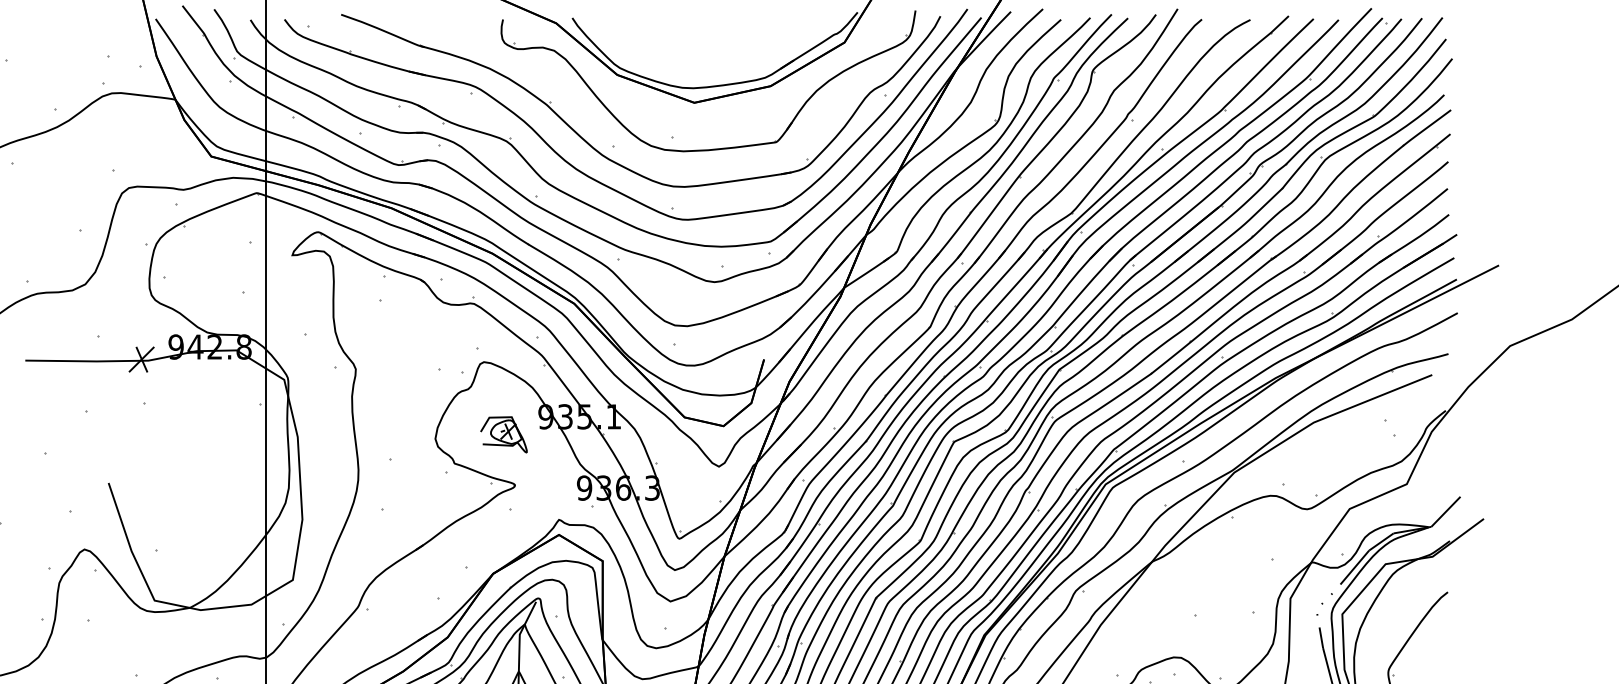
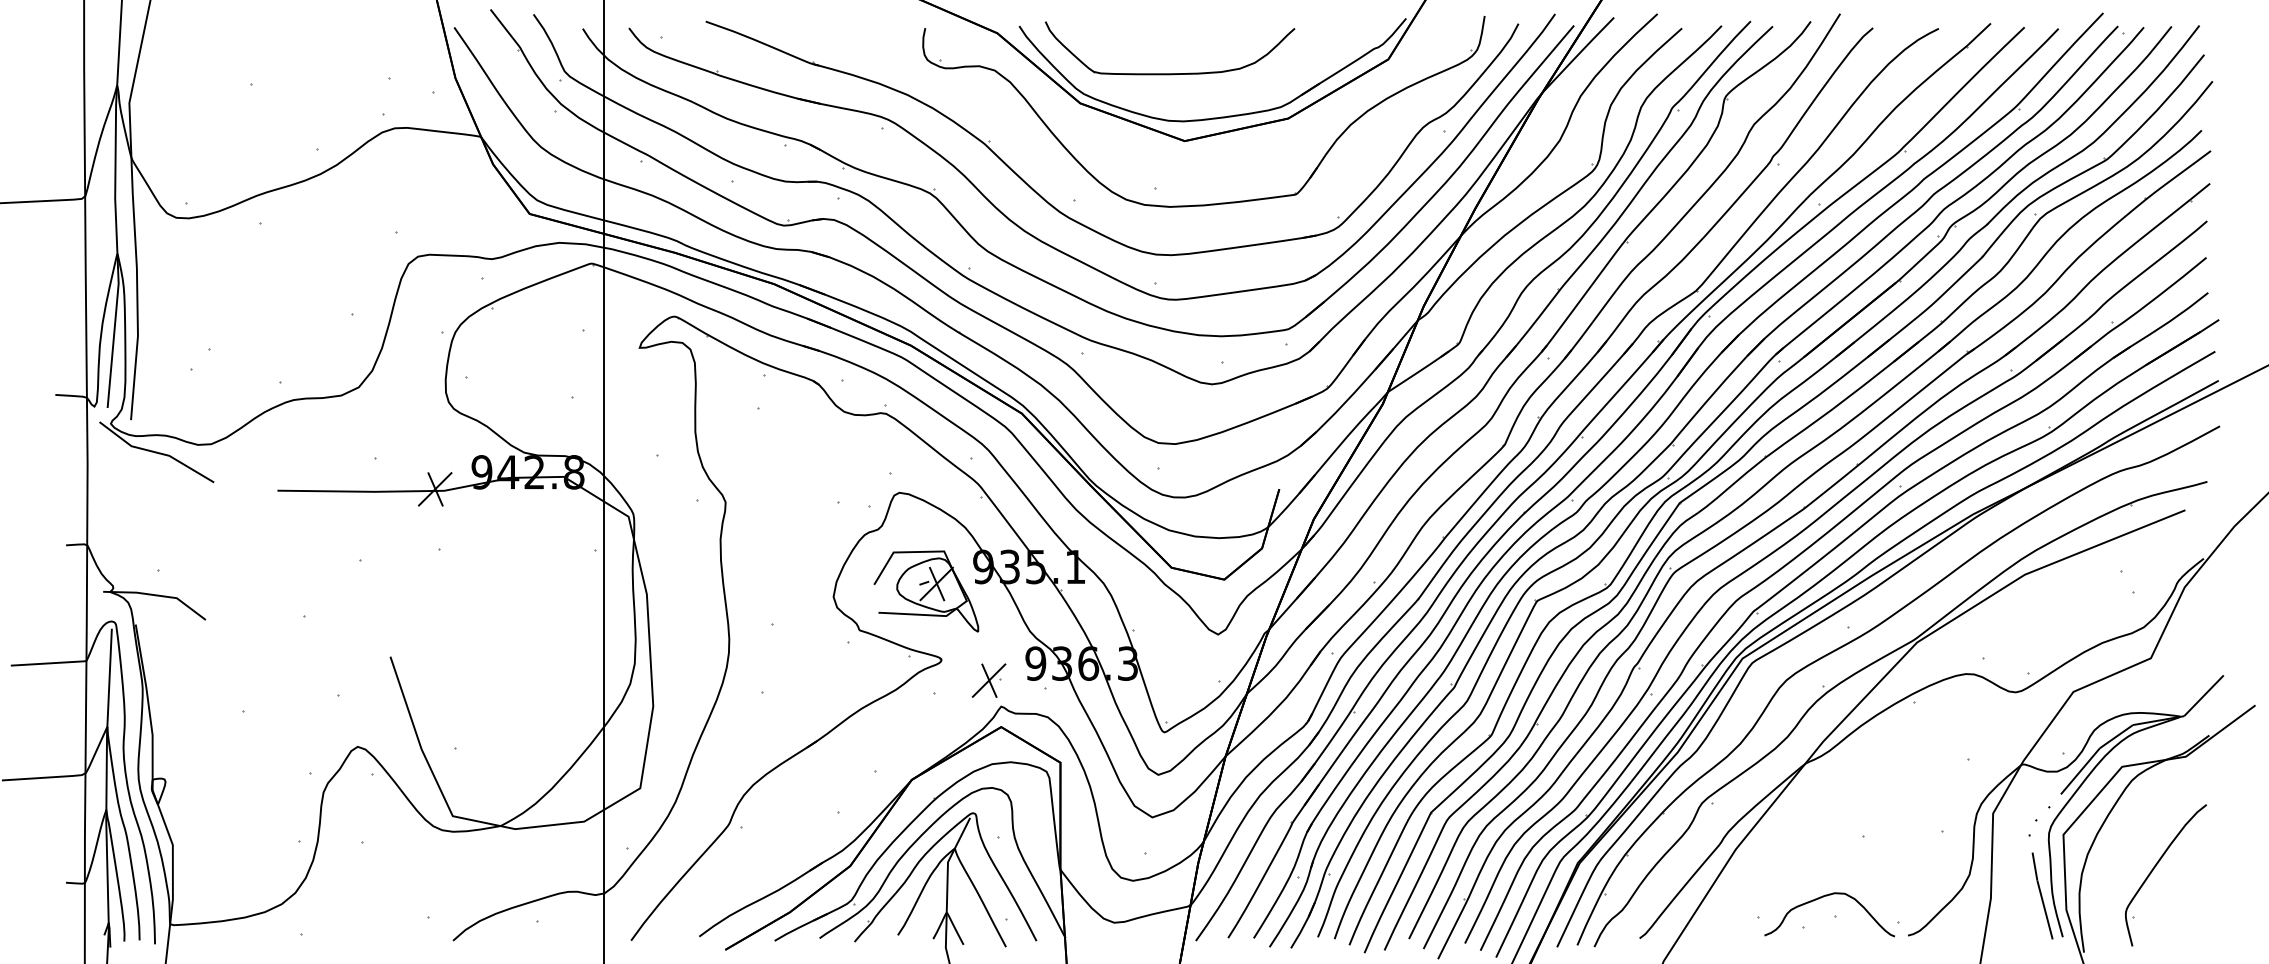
part: (683, 52) -> (1170, 73), added
part: (503, 434) -> (926, 591), size x1.67
part: (549, 500) -> (988, 680), added

